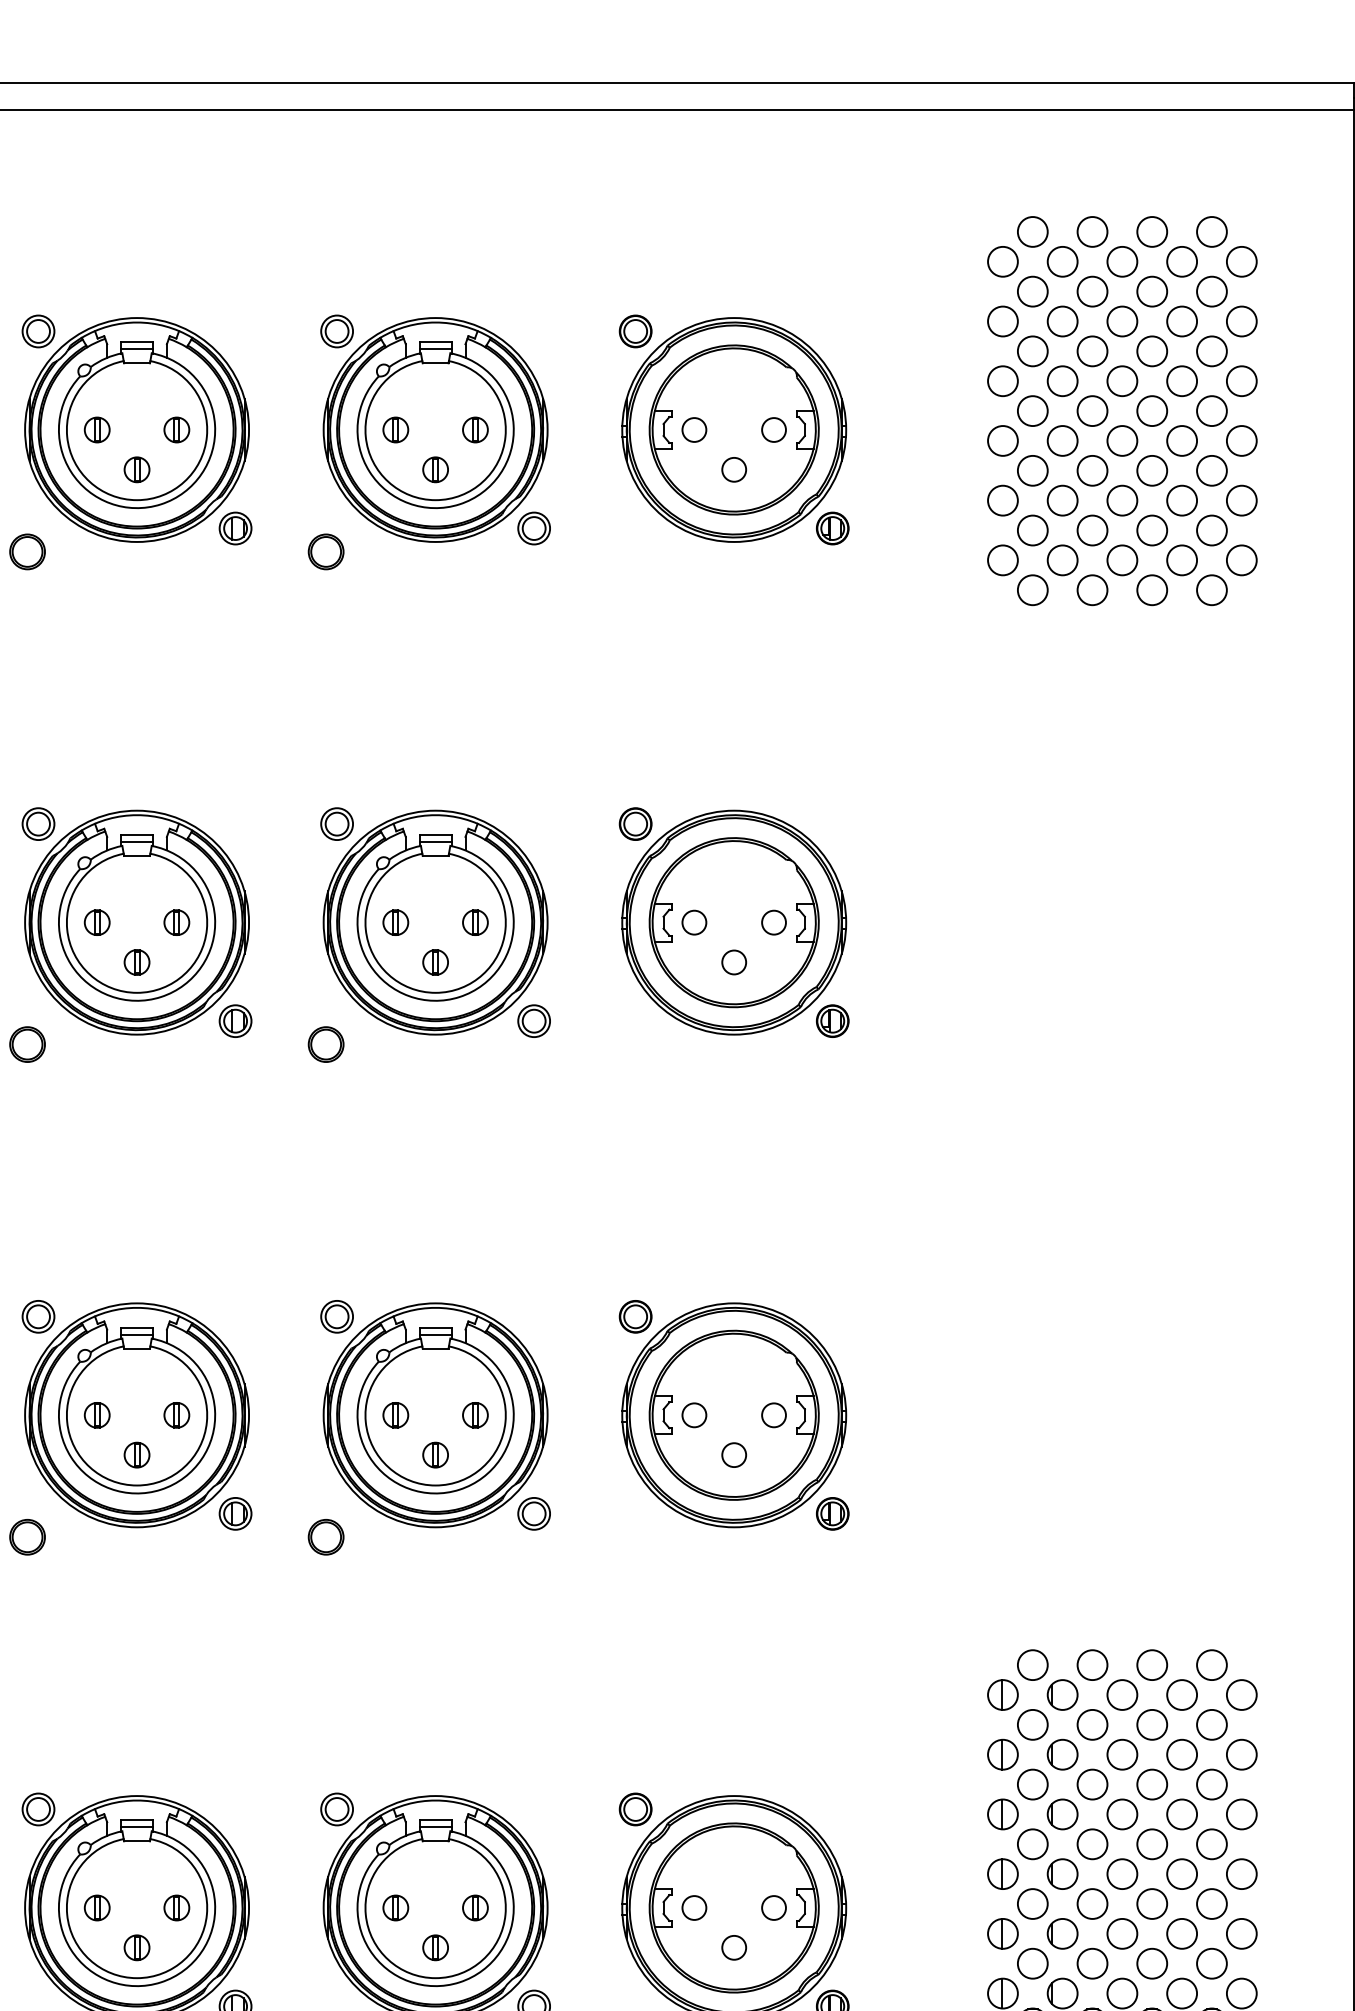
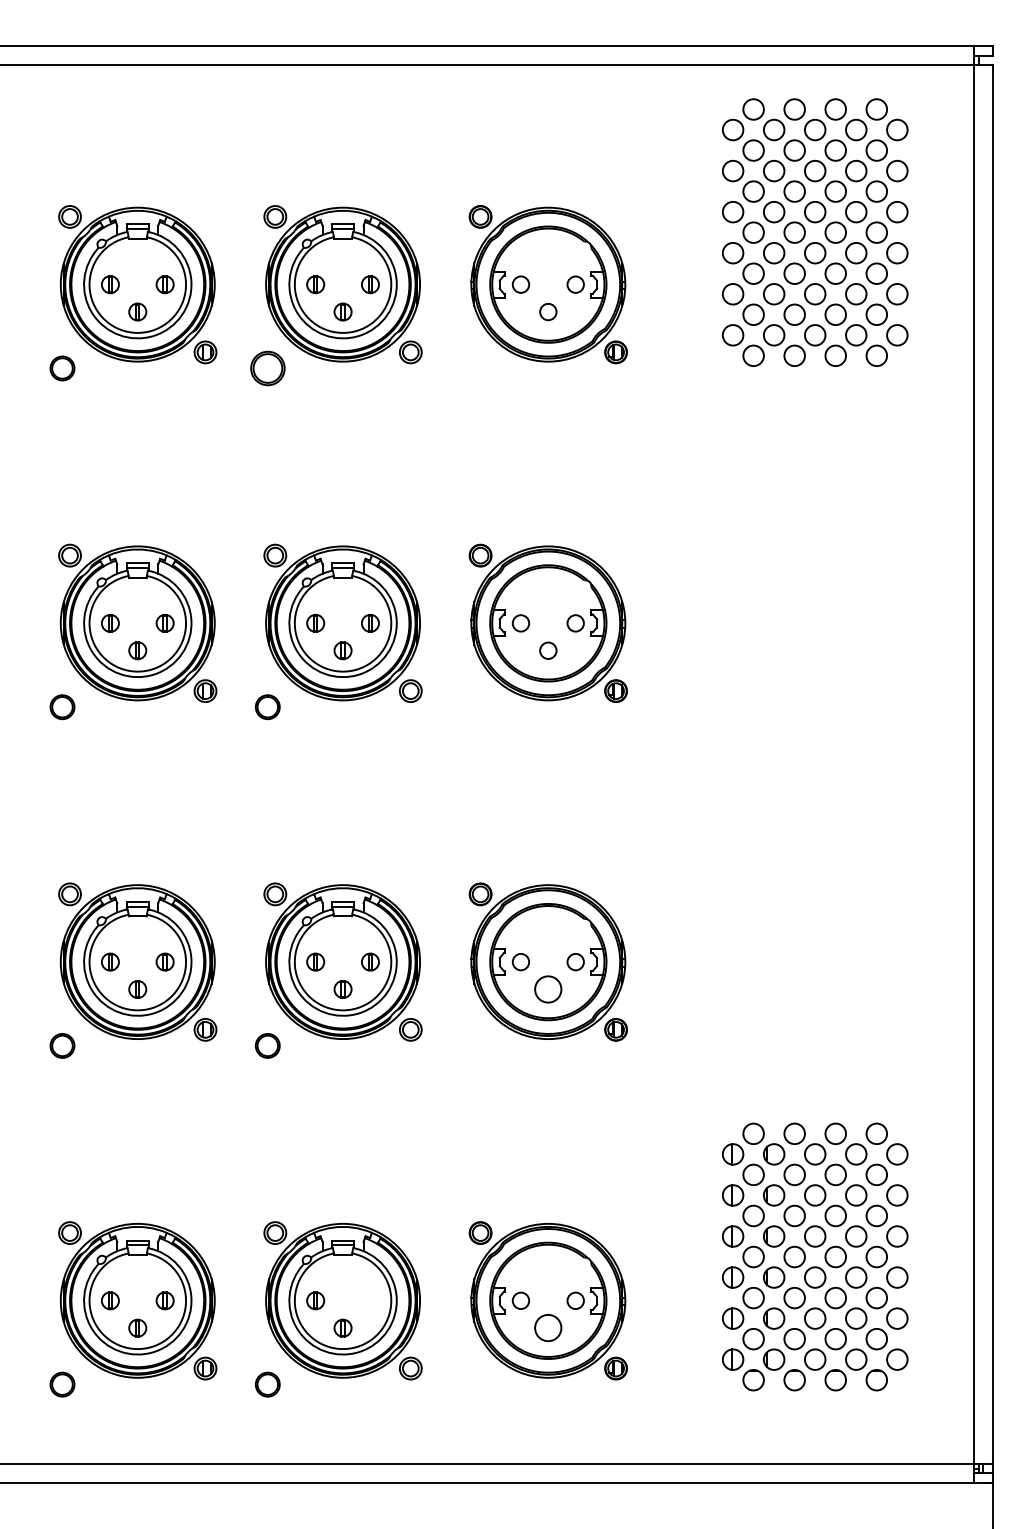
part: (1122, 397) -> (815, 223), moved
part: (325, 551) -> (267, 368), size x1.4
circle: (734, 1455) -> (548, 989), size x1.6
part: (475, 1907) -> (370, 1300), removed
circle: (734, 1948) -> (548, 1328), size x1.6

